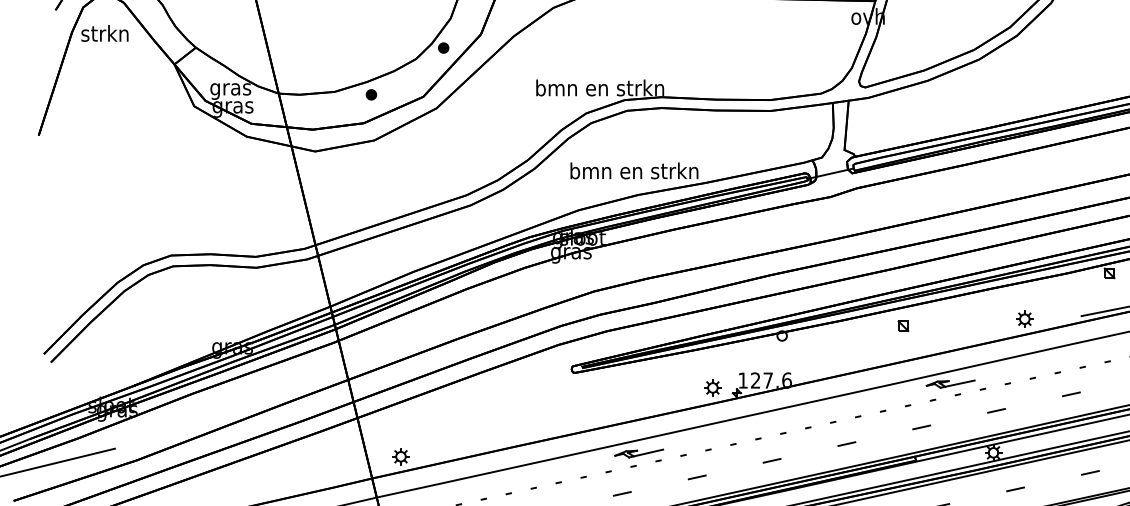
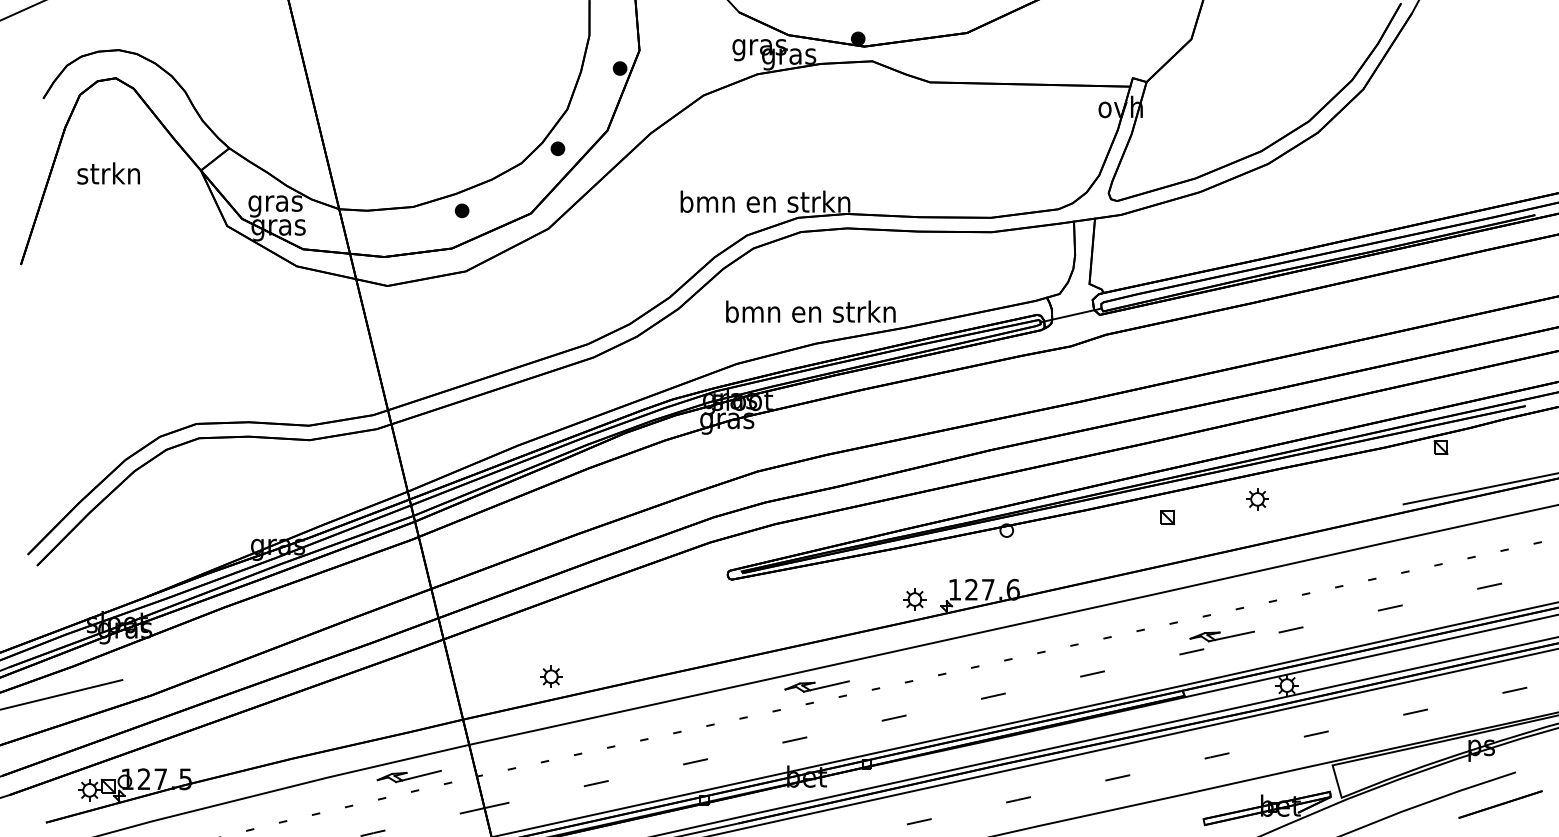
text: (104, 33) -> (108, 173), moved
part: (1024, 319) -> (1257, 499), moved
part: (950, 384) -> (1221, 636), moved
part: (401, 456) -> (551, 676), moved

